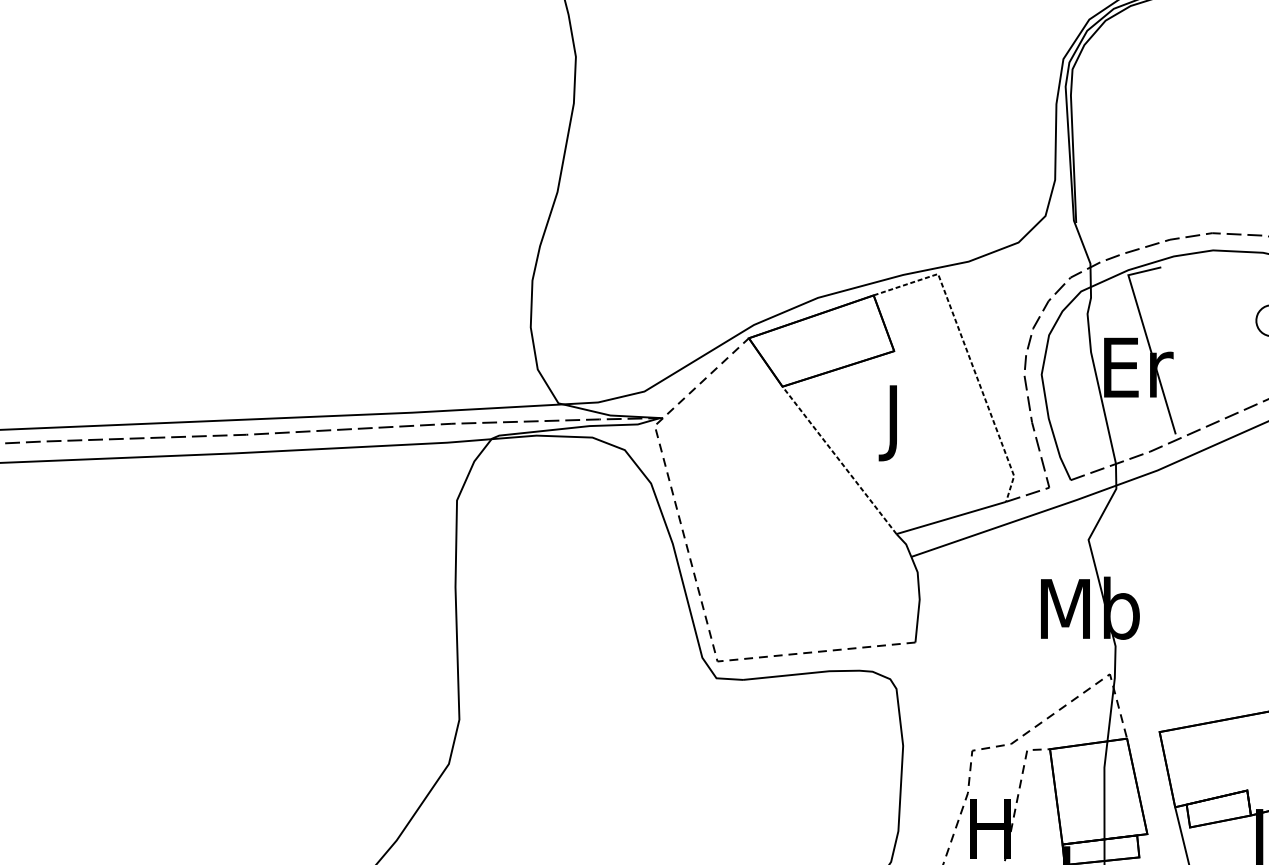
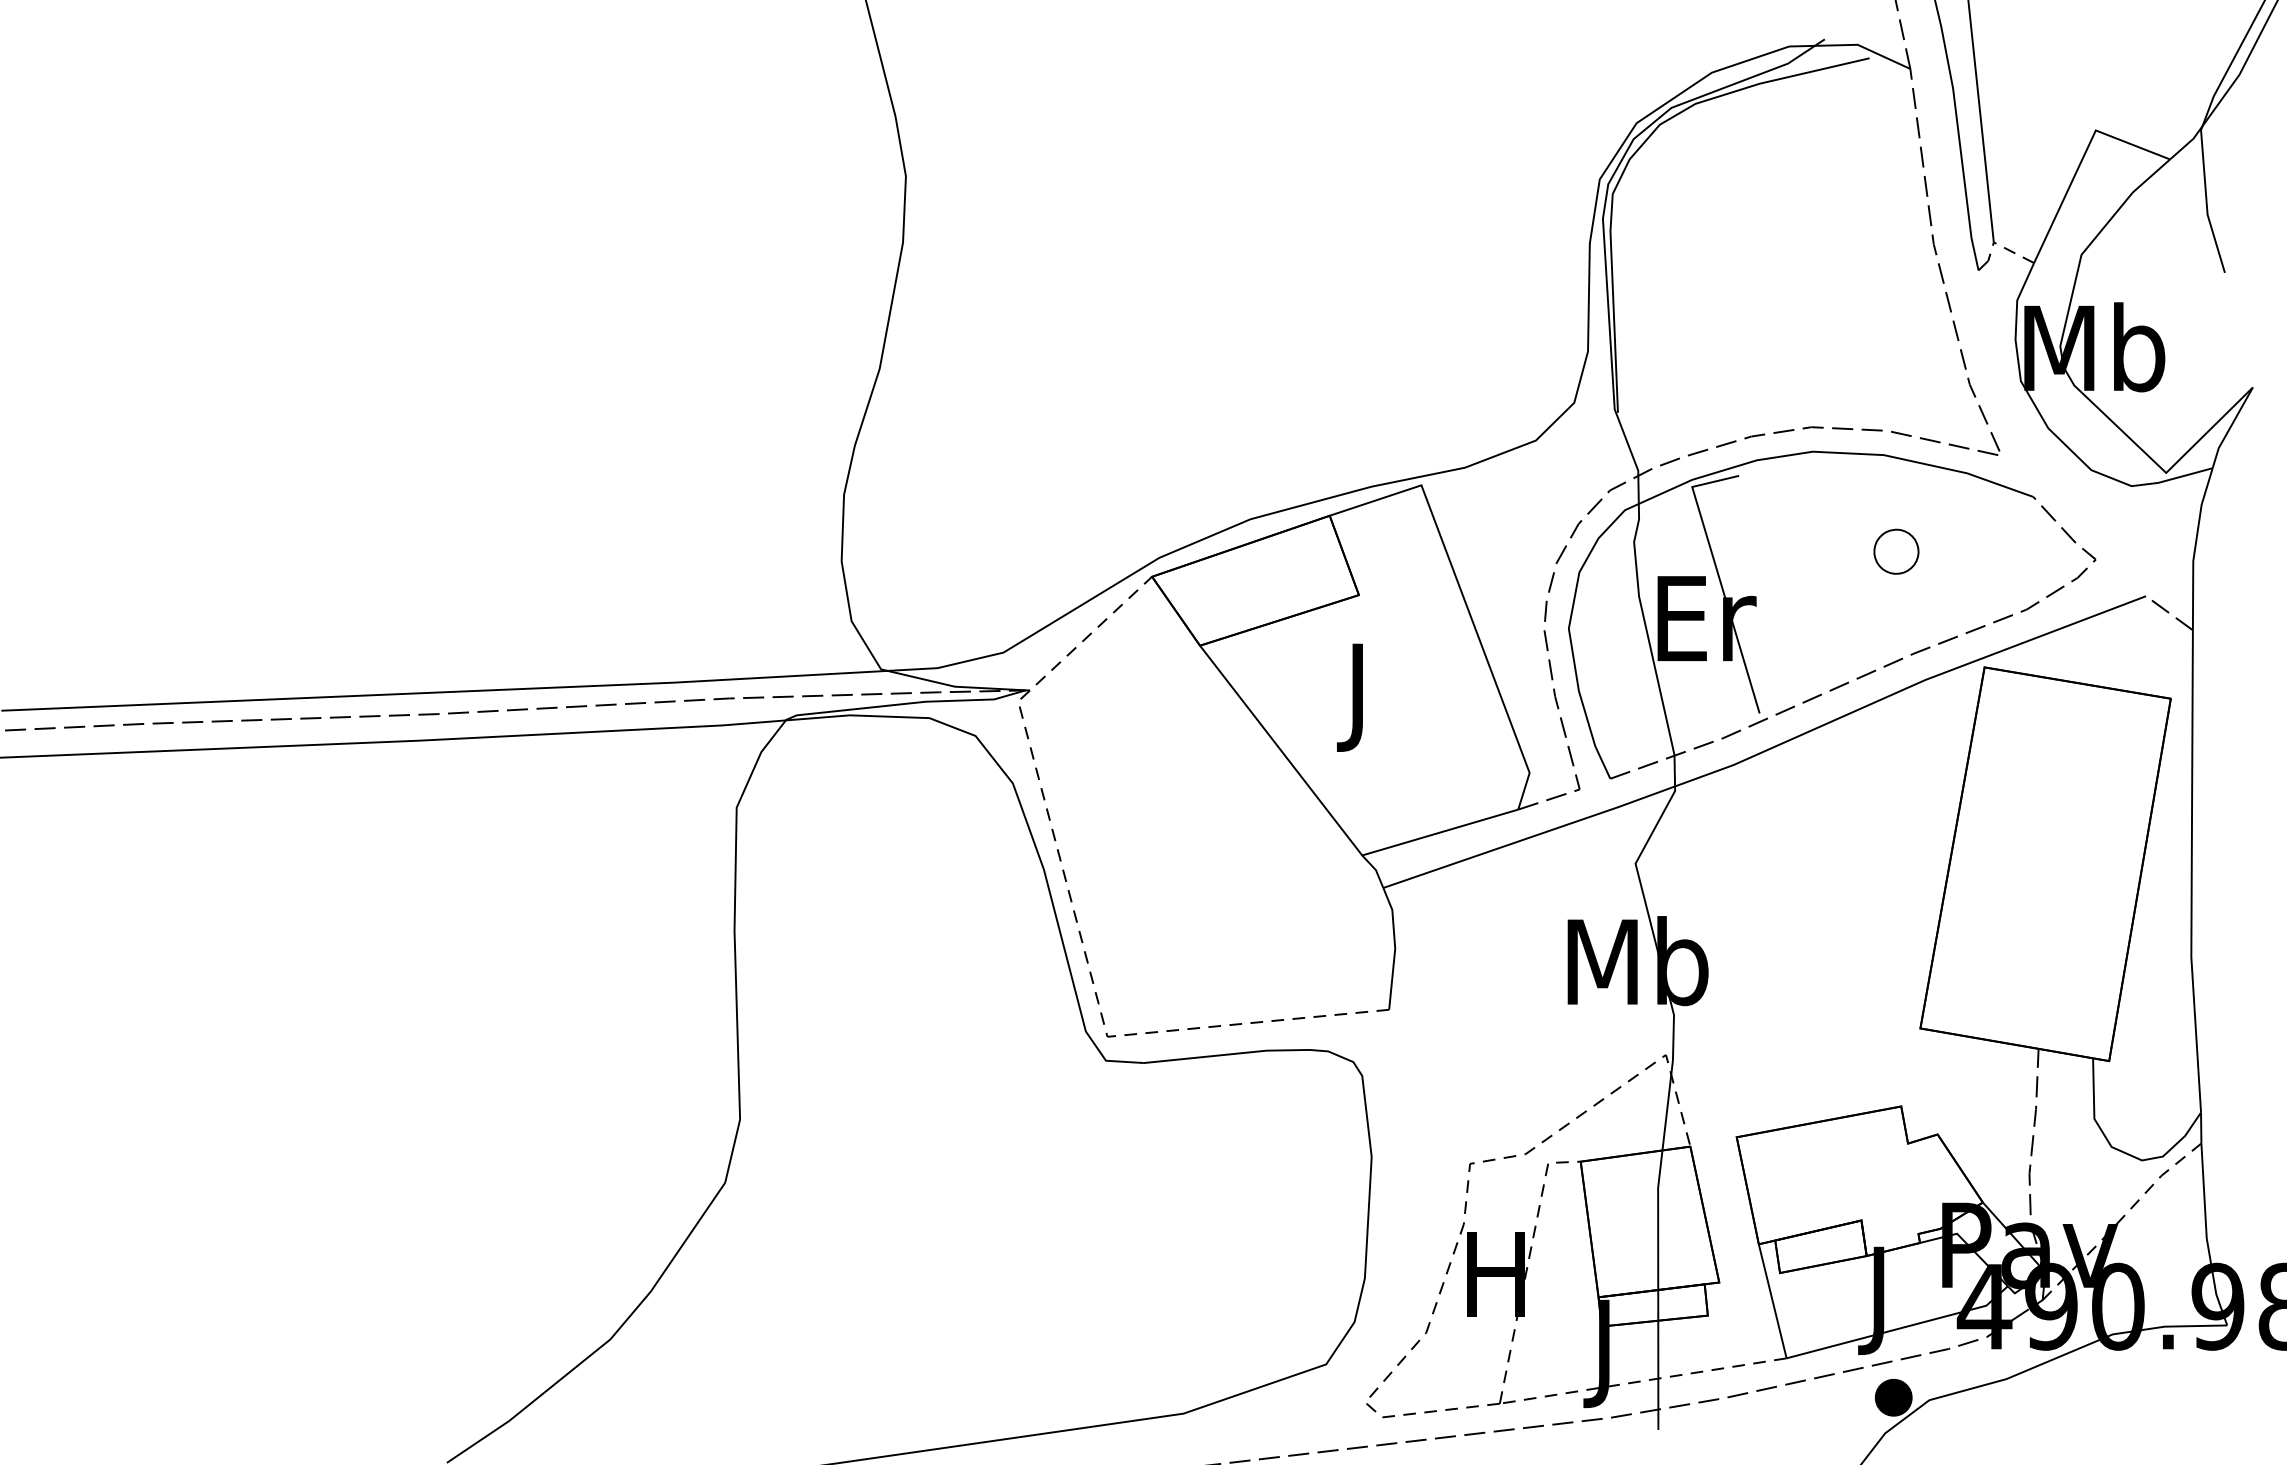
line: (969, 356) -> (1465, 602), dashed -> solid
line: (839, 460) -> (1281, 750), dashed -> solid

